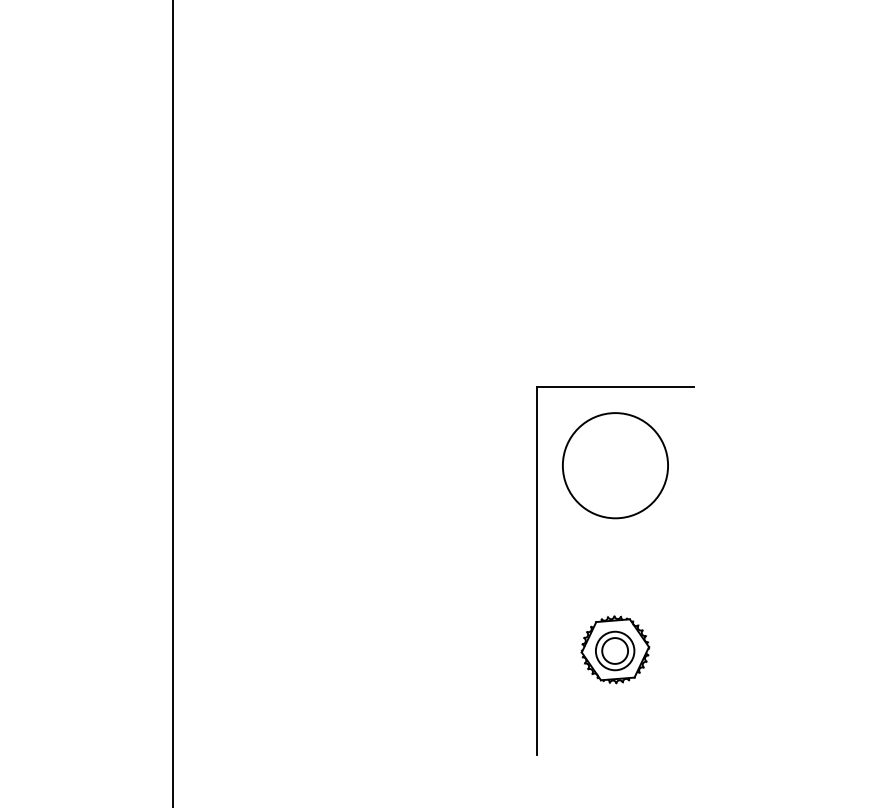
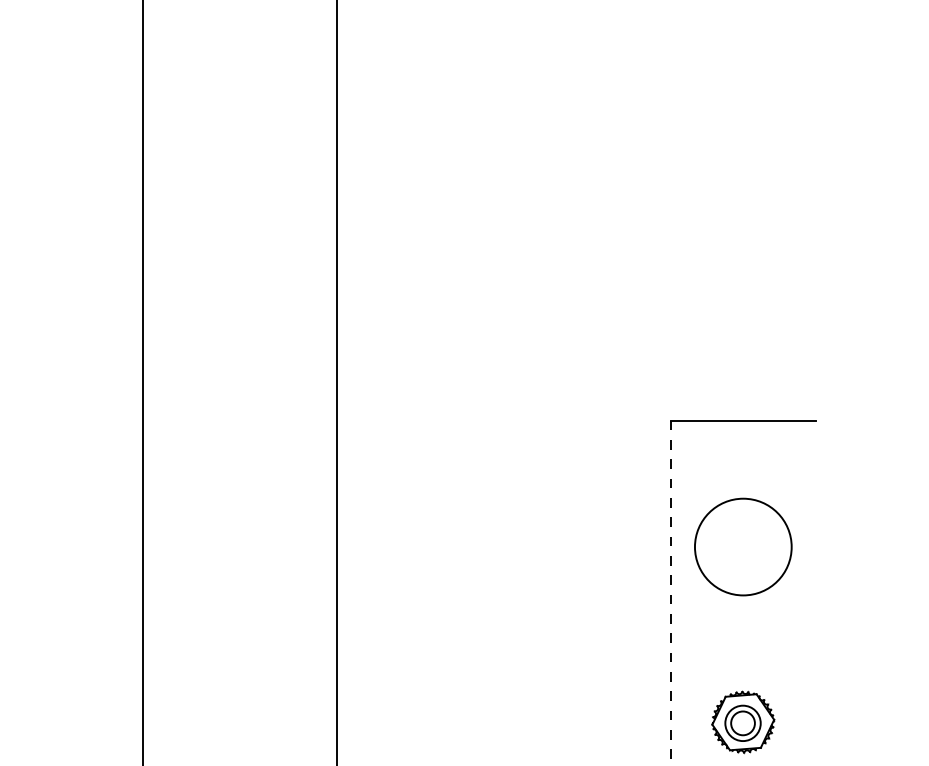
circle: (615, 465) -> (743, 546), moved
line: (536, 570) -> (670, 589), solid -> dashed
part: (615, 650) -> (743, 722), moved

